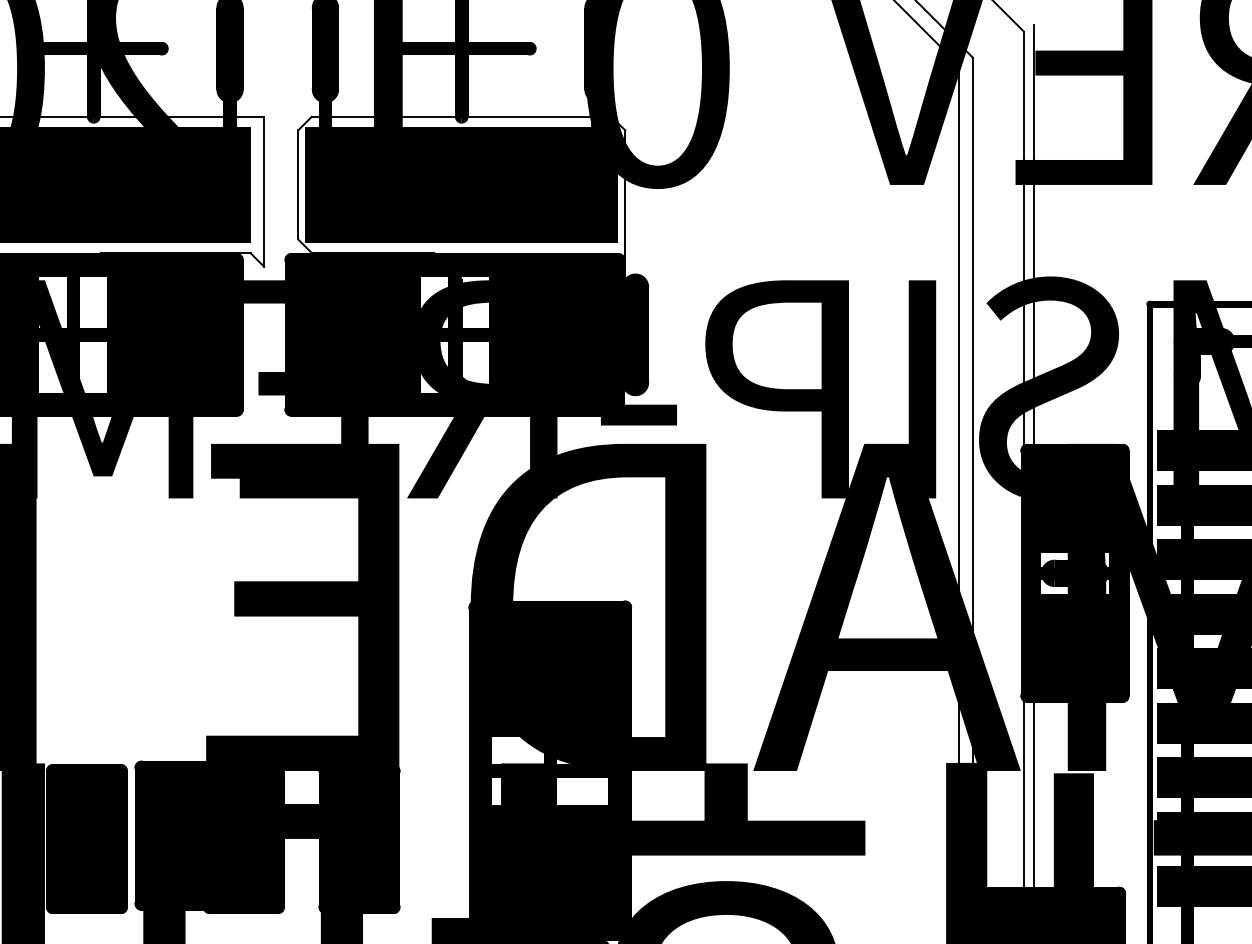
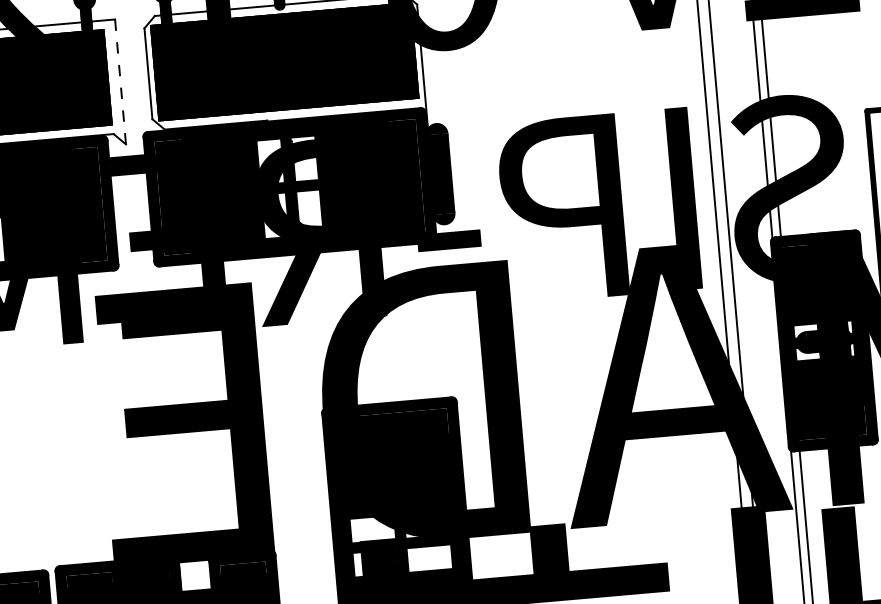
line: (264, 191) -> (120, 81), solid -> dashed

